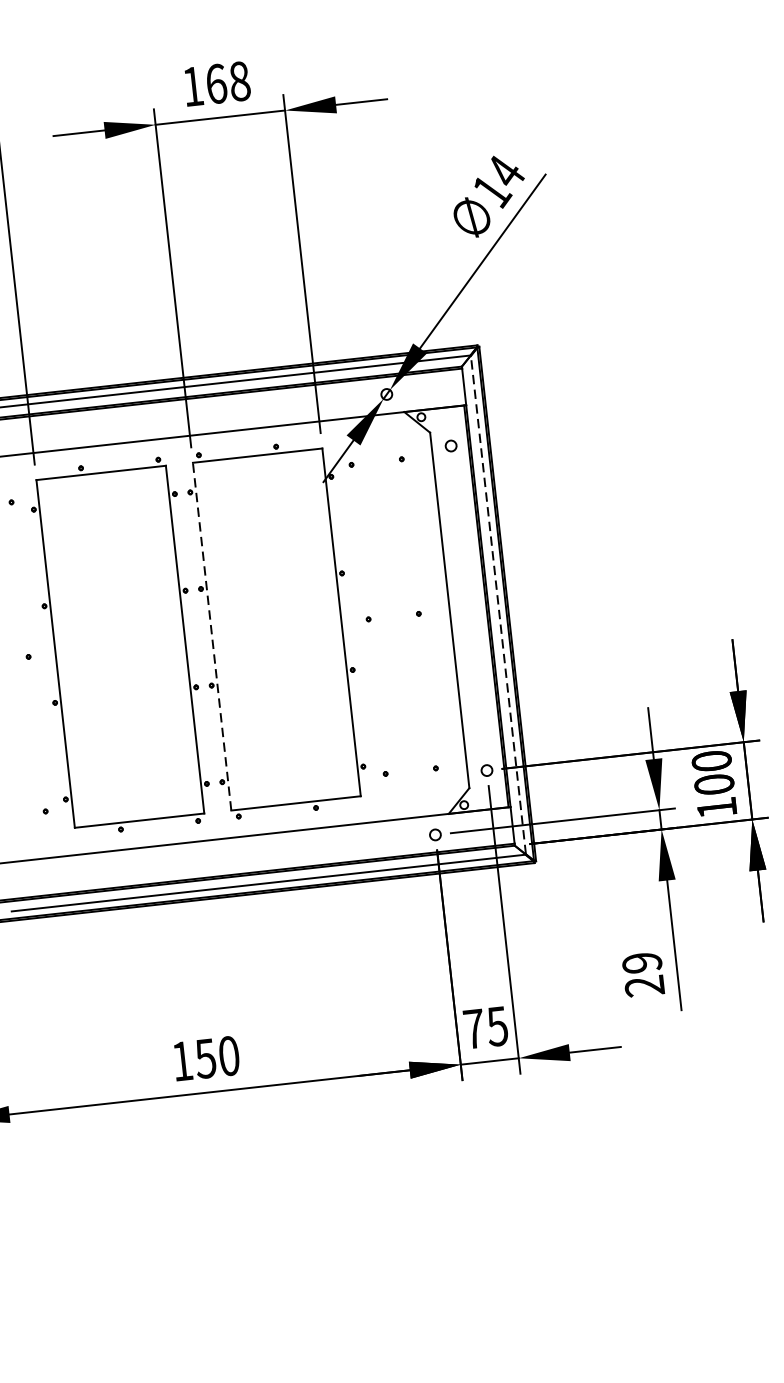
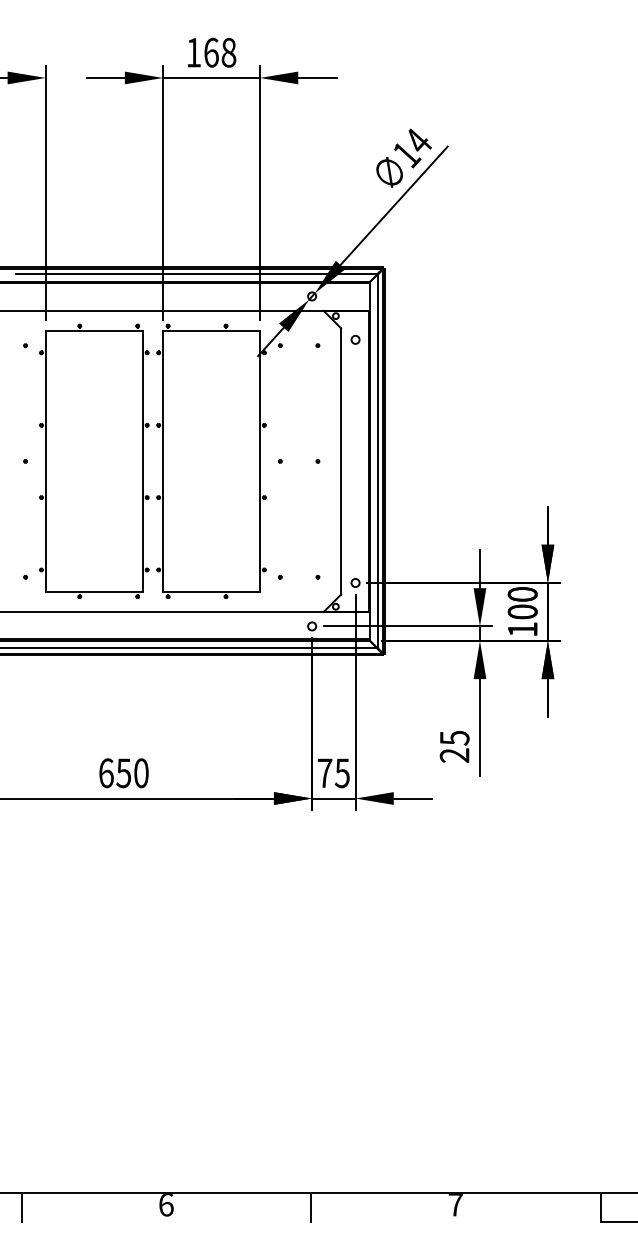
line: (498, 605) -> (377, 461), dashed -> solid
line: (212, 635) -> (163, 460), dashed -> solid
text: (641, 963) -> (454, 738), 29 -> 25
text: (182, 1061) -> (106, 773), 150 -> 650

